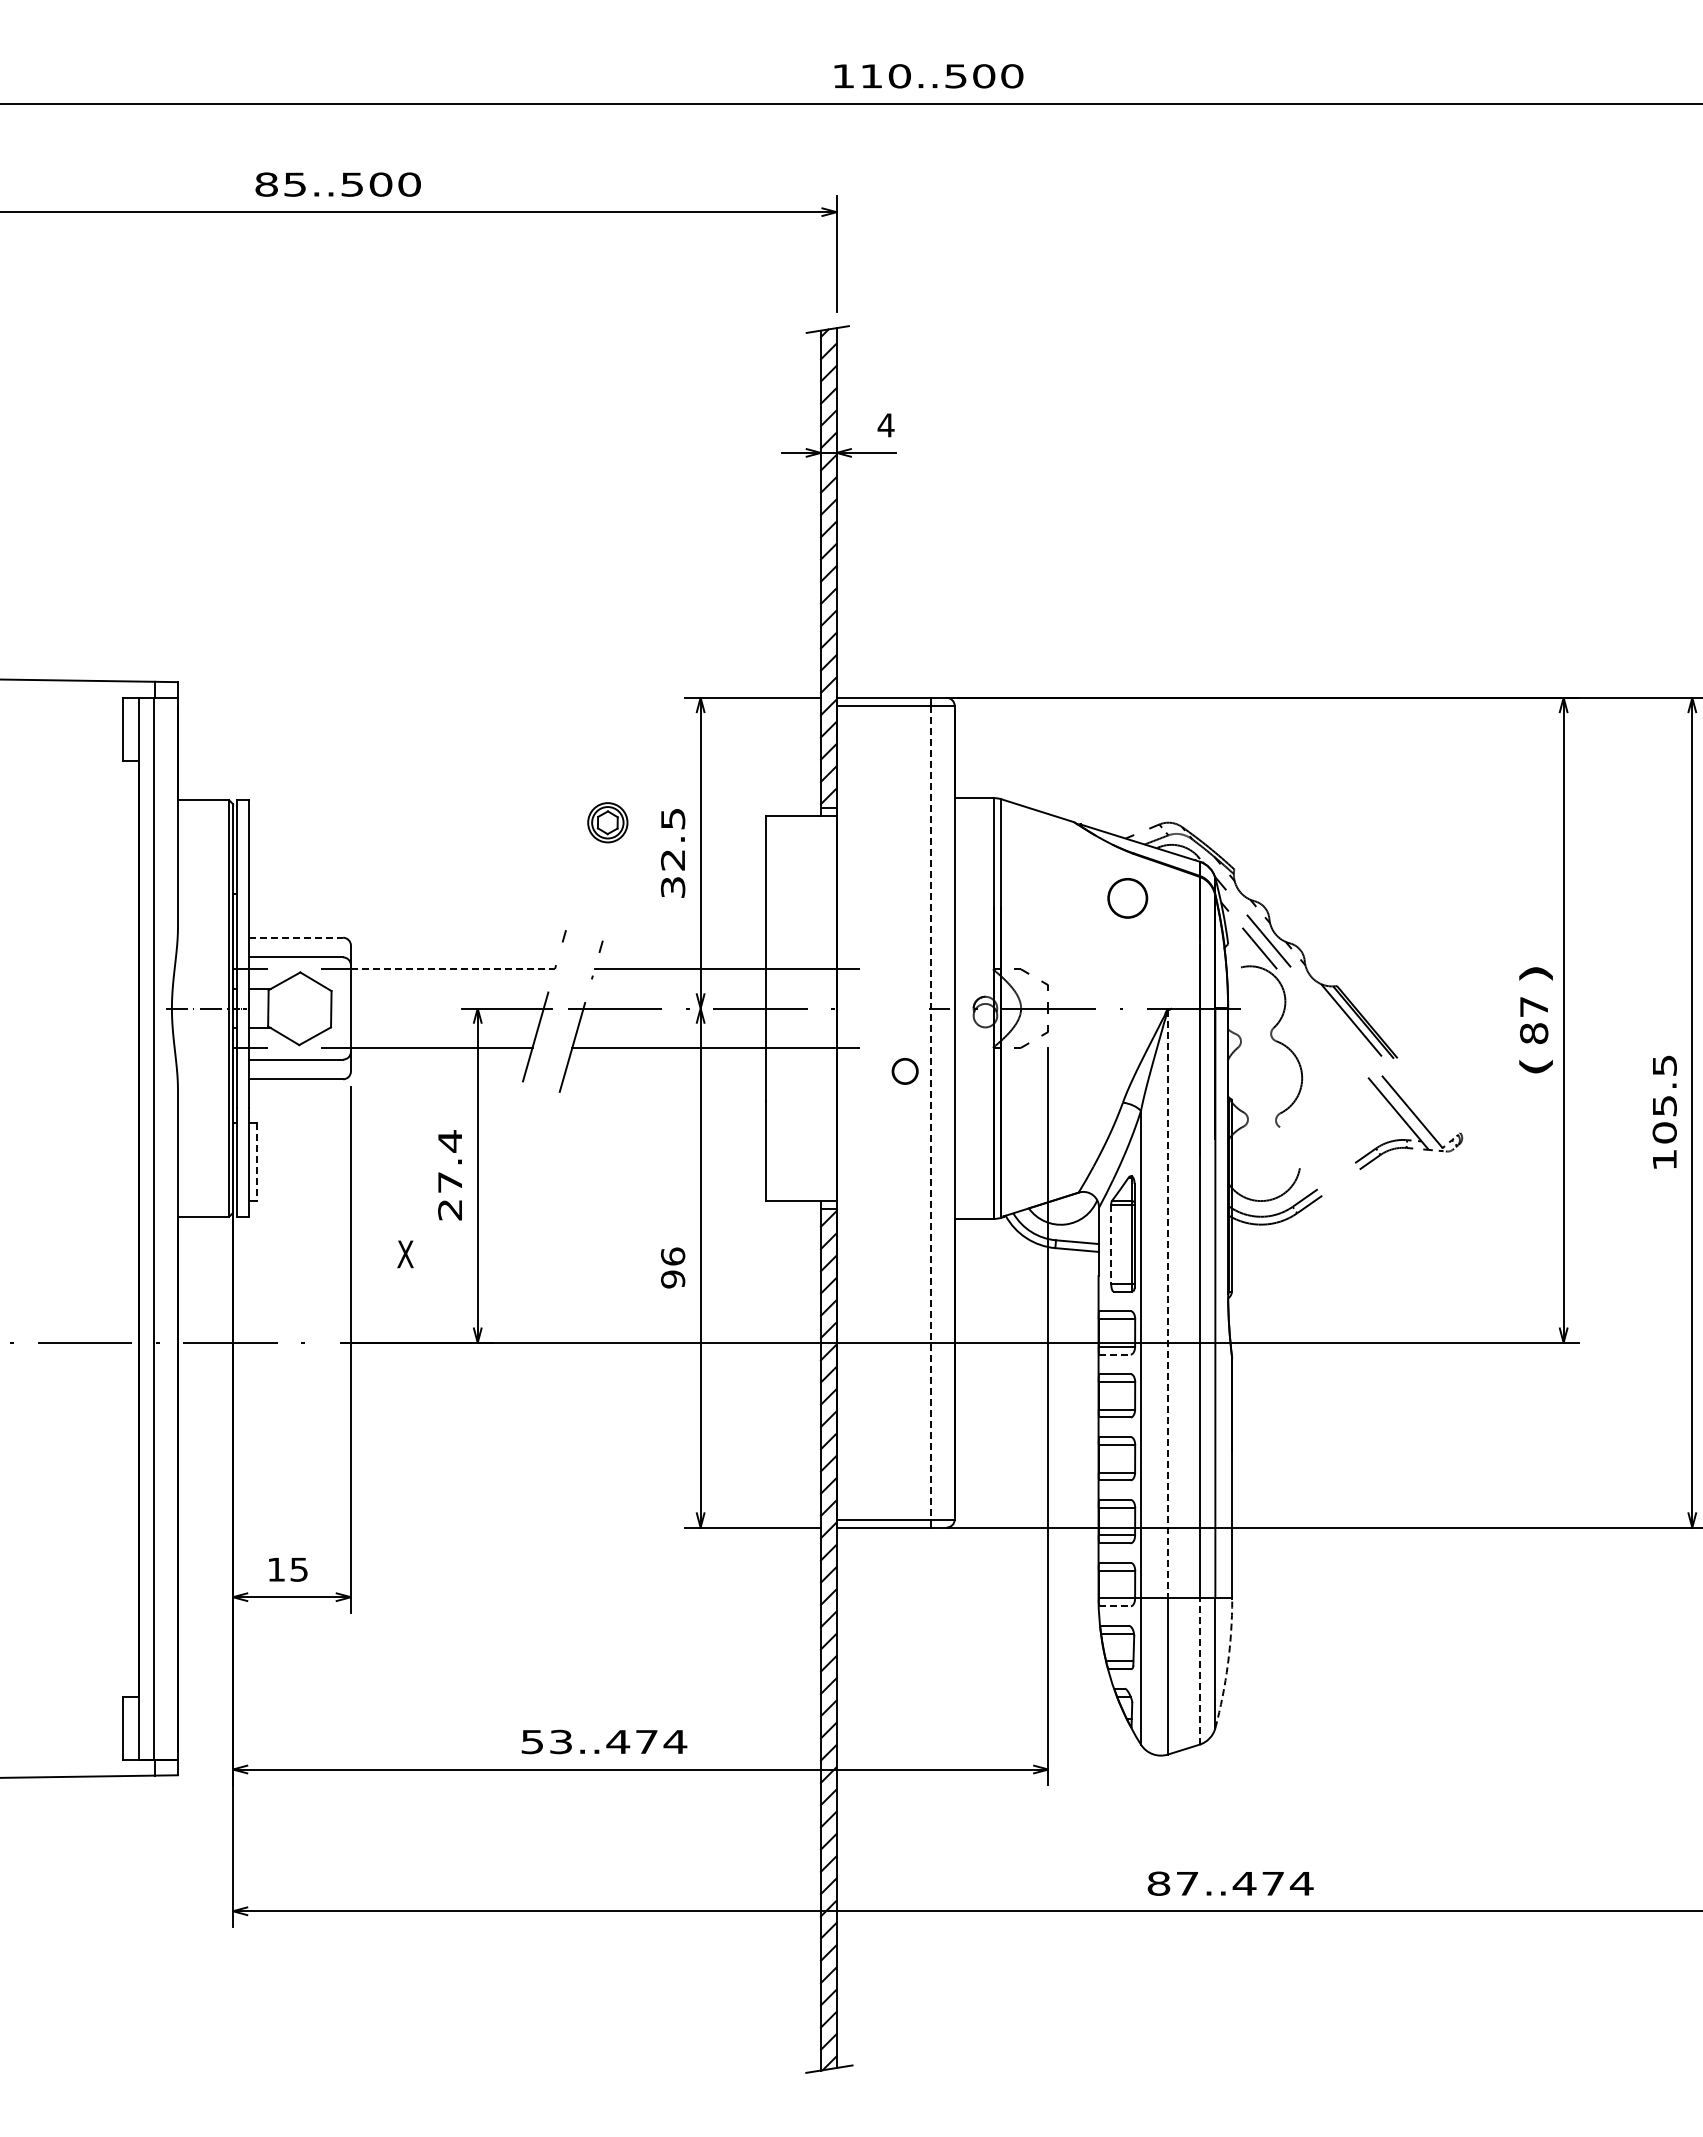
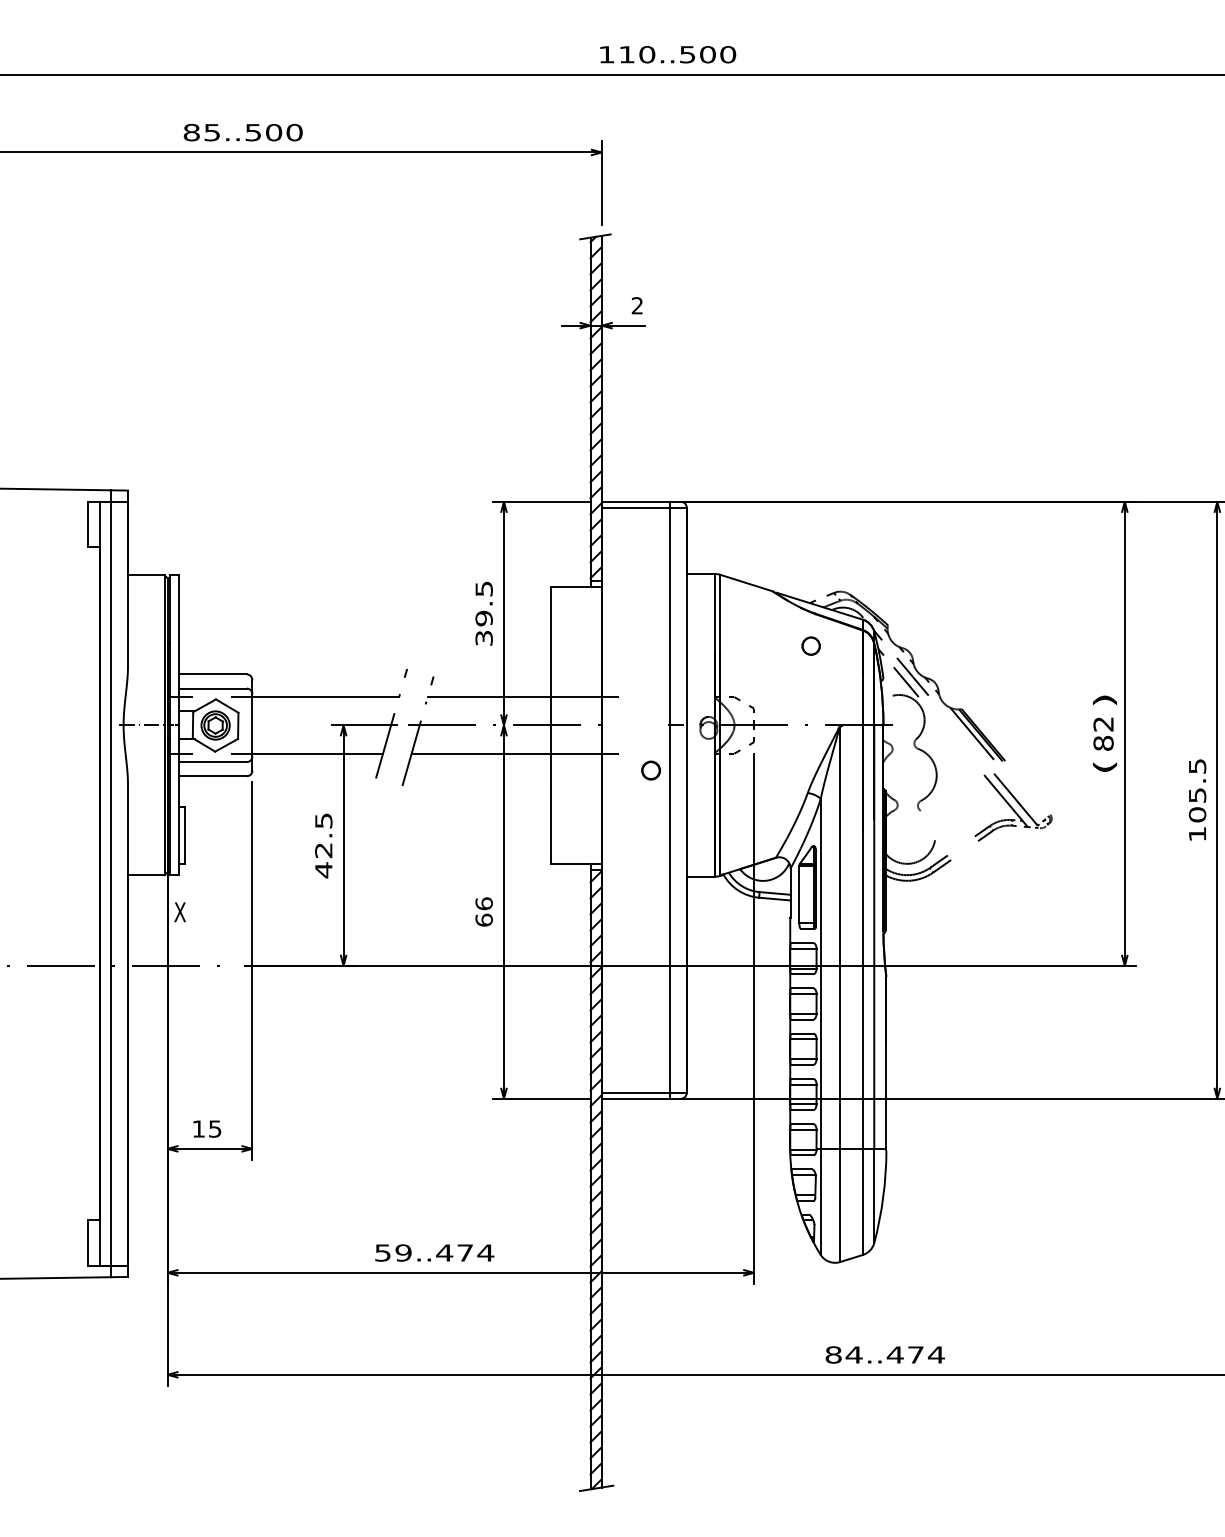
text: (885, 425) -> (636, 305), 4 -> 2
part: (607, 822) -> (215, 725), moved
text: (673, 859) -> (484, 618), 32.5 -> 39.5
circle: (1127, 898) -> (811, 646), size x0.62
line: (296, 937) -> (213, 674), dashed -> solid
line: (453, 969) -> (326, 697), dashed -> solid
text: (1533, 1007) -> (1103, 724), 87 -> 82
line: (931, 1112) -> (670, 800), dashed -> solid
line: (256, 1162) -> (184, 836), dashed -> solid
text: (450, 1175) -> (324, 845), 27.4 -> 42.5
line: (1111, 1244) -> (799, 895), dashed -> solid
text: (405, 1254) -> (180, 912), moved
text: (673, 1279) -> (484, 920), 96 -> 66
line: (1167, 1304) -> (839, 938), dashed -> solid
line: (1114, 1354) -> (801, 974), dashed -> solid
line: (1115, 1606) -> (802, 1155), dashed -> solid
arc: (1227, 1664) -> (882, 1197), dashed -> solid
line: (1199, 1670) -> (862, 1201), dashed -> solid
text: (560, 1741) -> (403, 1252), 53..474 -> 59..474
text: (1187, 1883) -> (854, 1354), 87..474 -> 84..474

